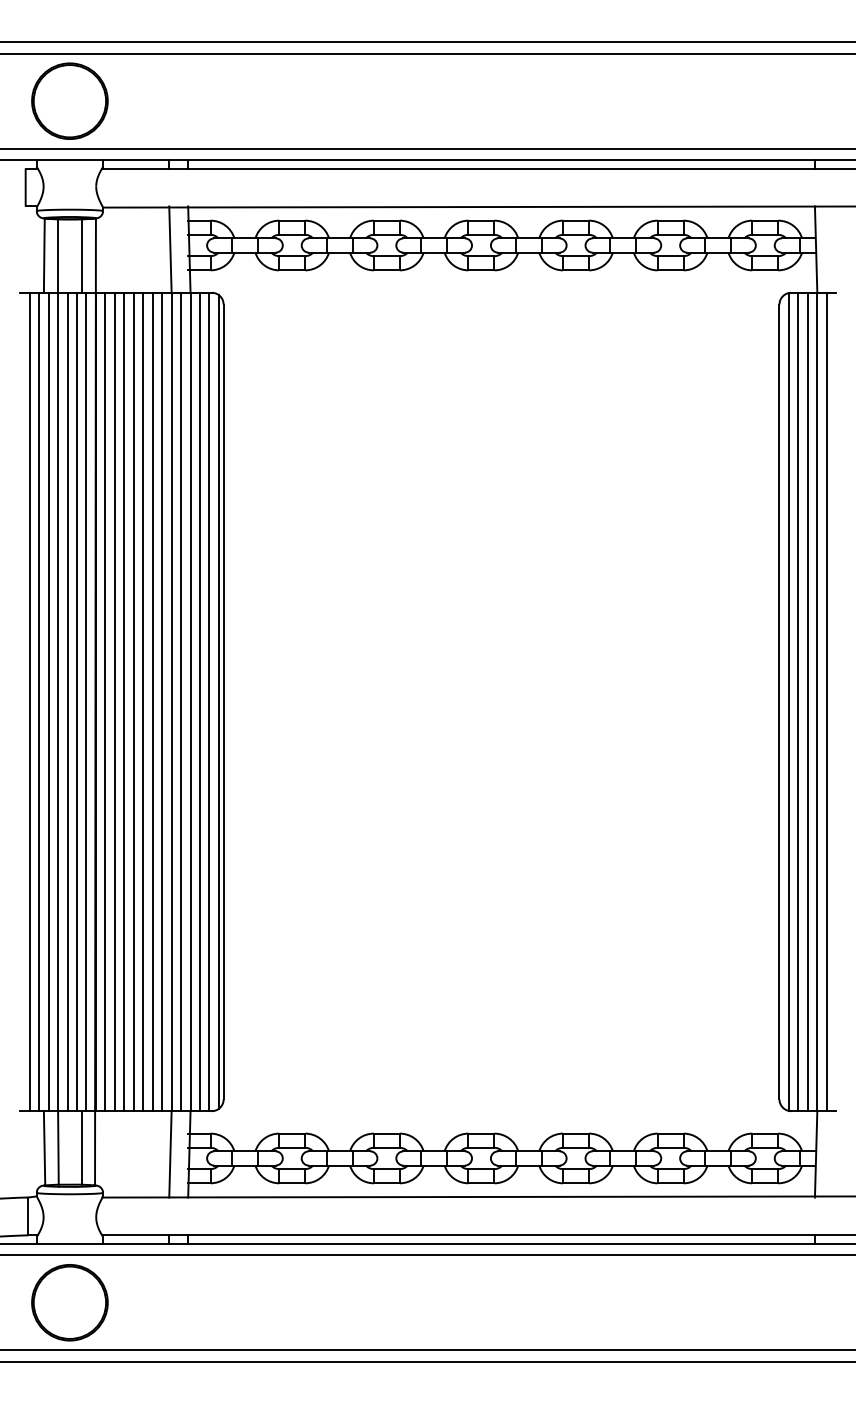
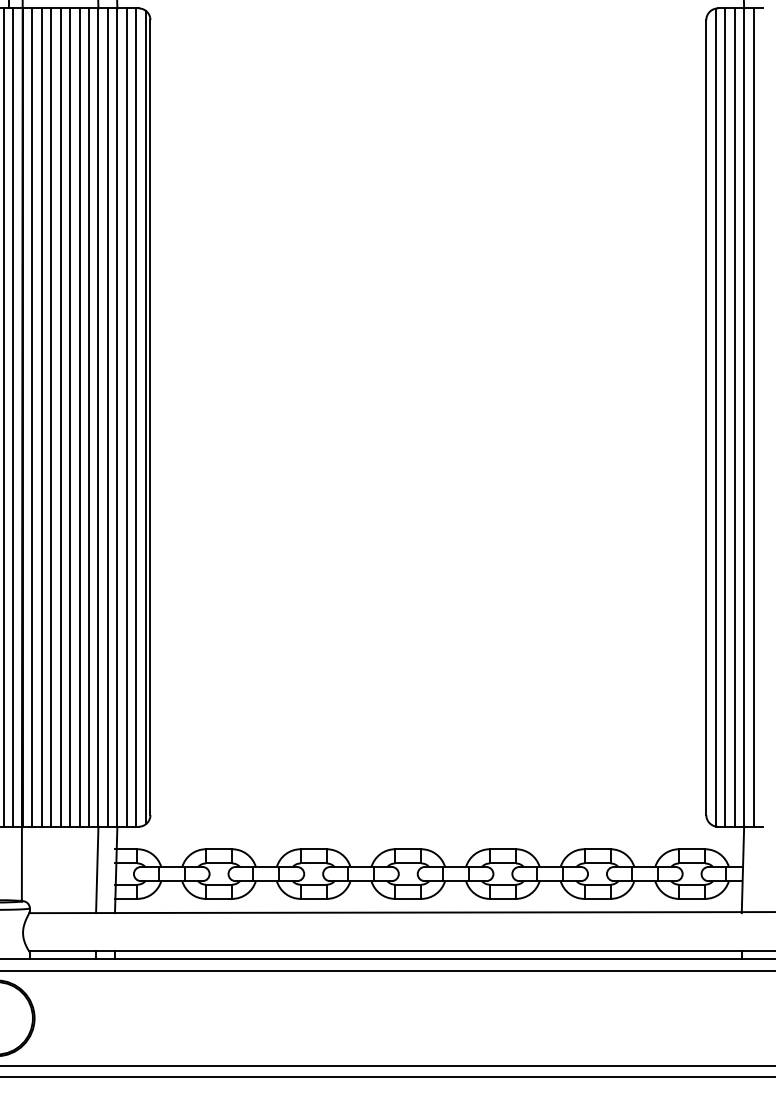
line: (81, 1147) -> (8, 863), removed

